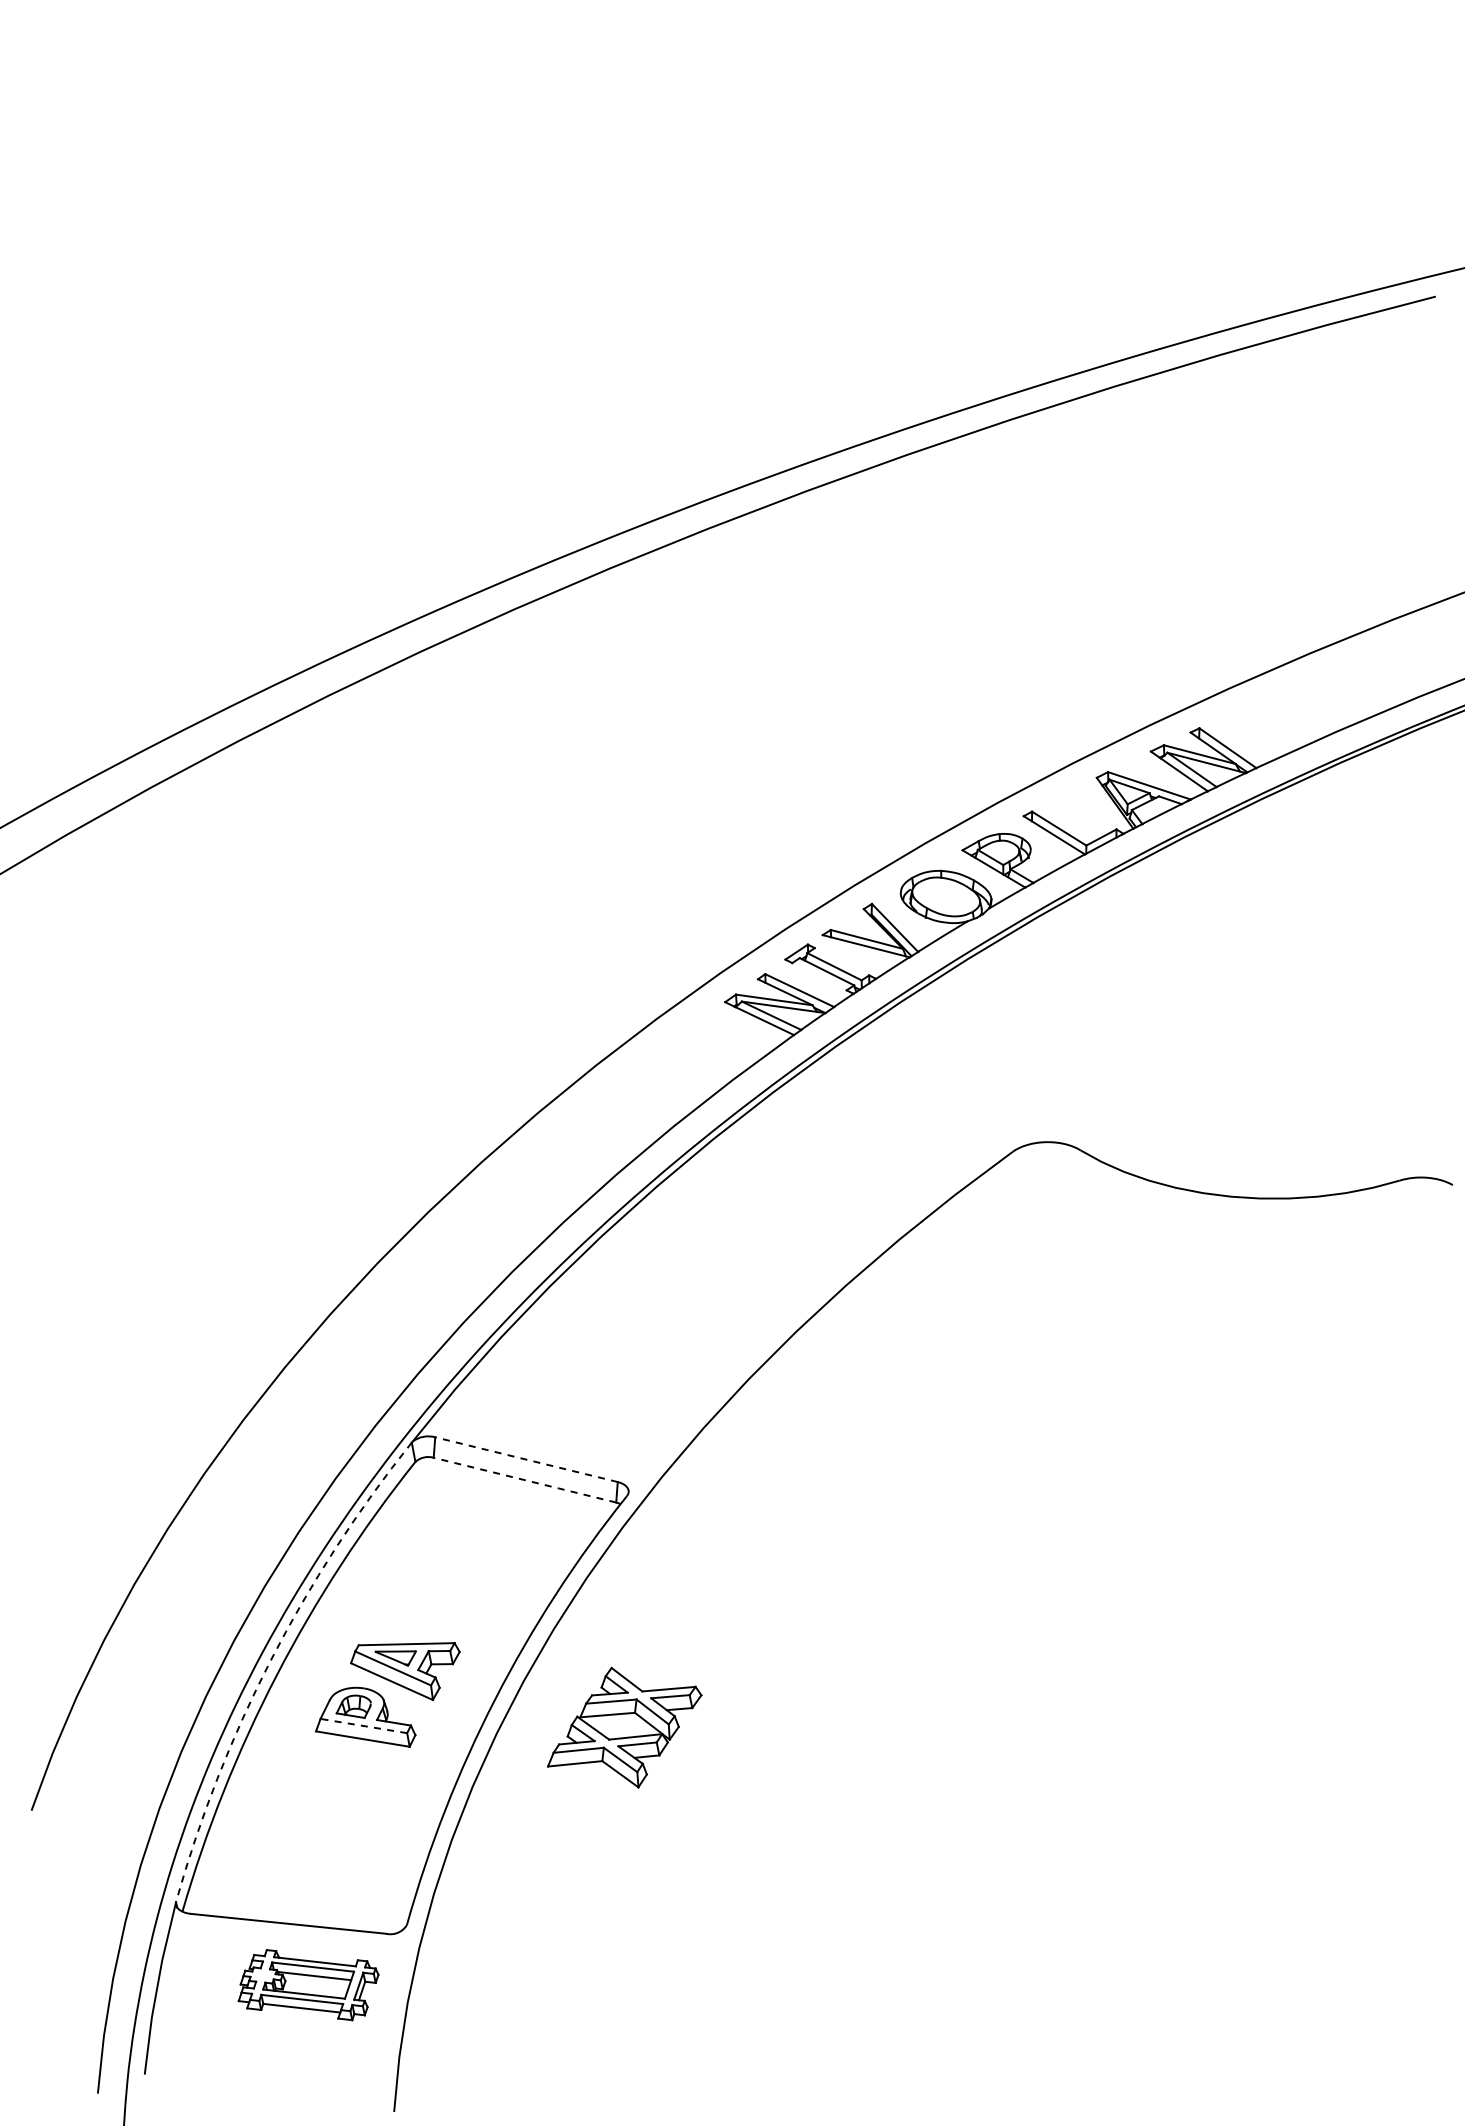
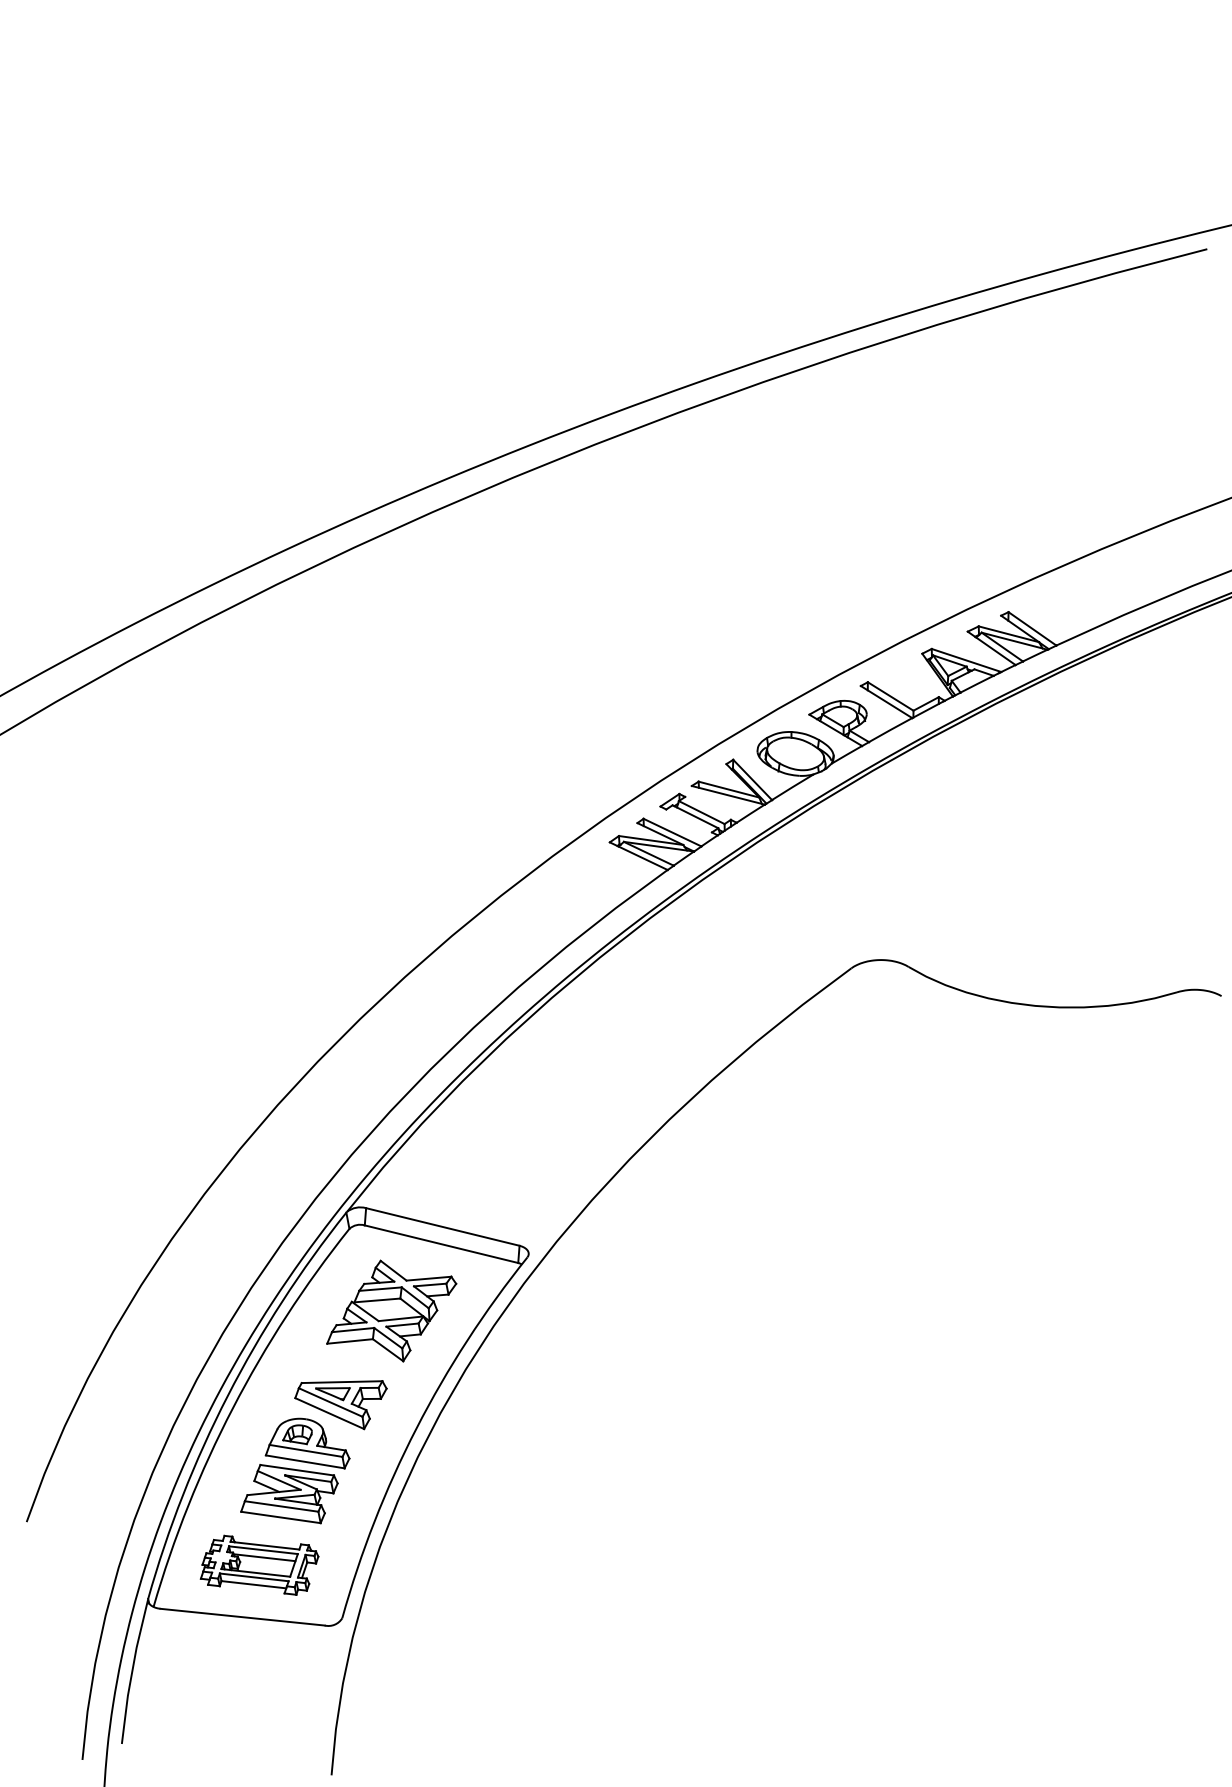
line: (526, 1459) -> (442, 1226), dashed -> solid
line: (524, 1480) -> (441, 1244), dashed -> solid
arc: (270, 1660) -> (227, 1395), dashed -> solid
line: (363, 1726) -> (305, 1451), dashed -> solid
part: (624, 1727) -> (391, 1310), moved
part: (343, 1776) -> (288, 1493), added
part: (308, 1985) -> (259, 1565), moved

